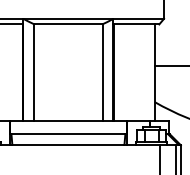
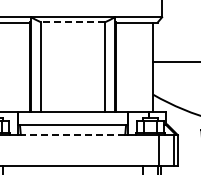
line: (67, 24) -> (72, 22), solid -> dashed
line: (67, 145) -> (72, 135), solid -> dashed

